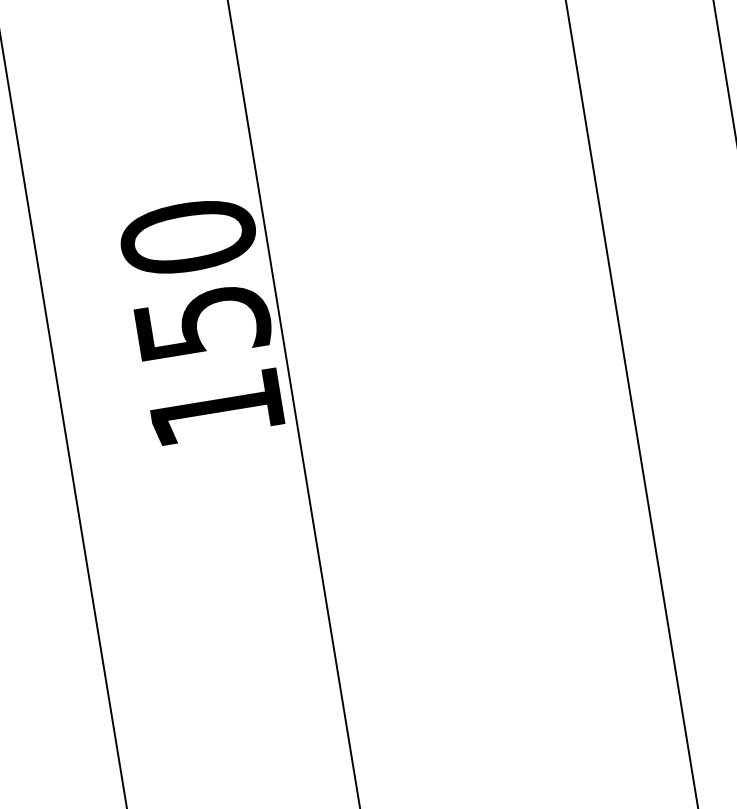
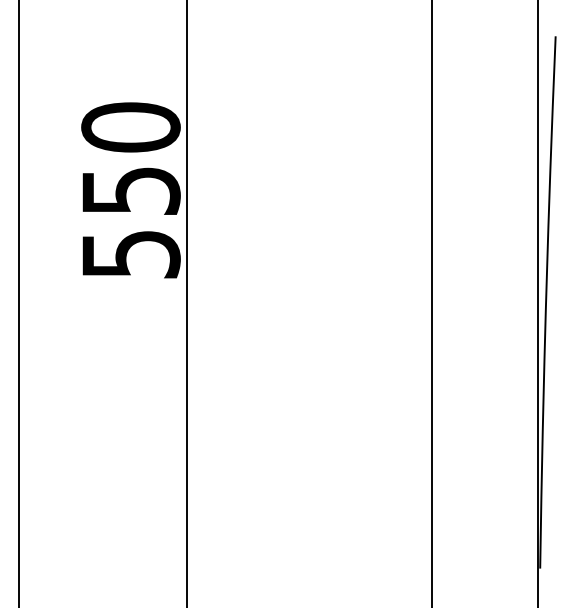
text: (217, 408) -> (131, 254), 150 -> 550

